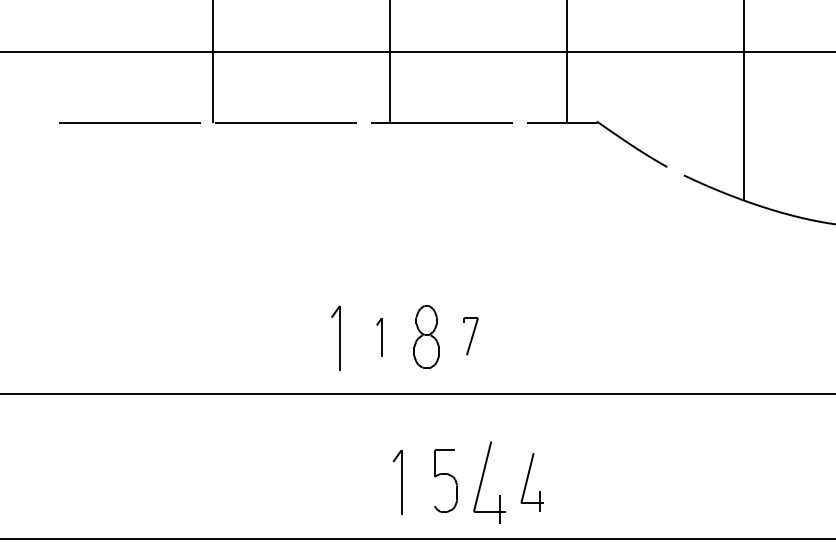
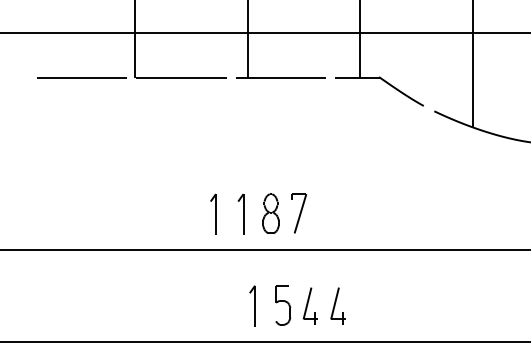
part: (378, 336) -> (240, 213), size x1.67
part: (471, 336) -> (299, 213), size x1.67
part: (487, 481) -> (309, 305), size x0.71

